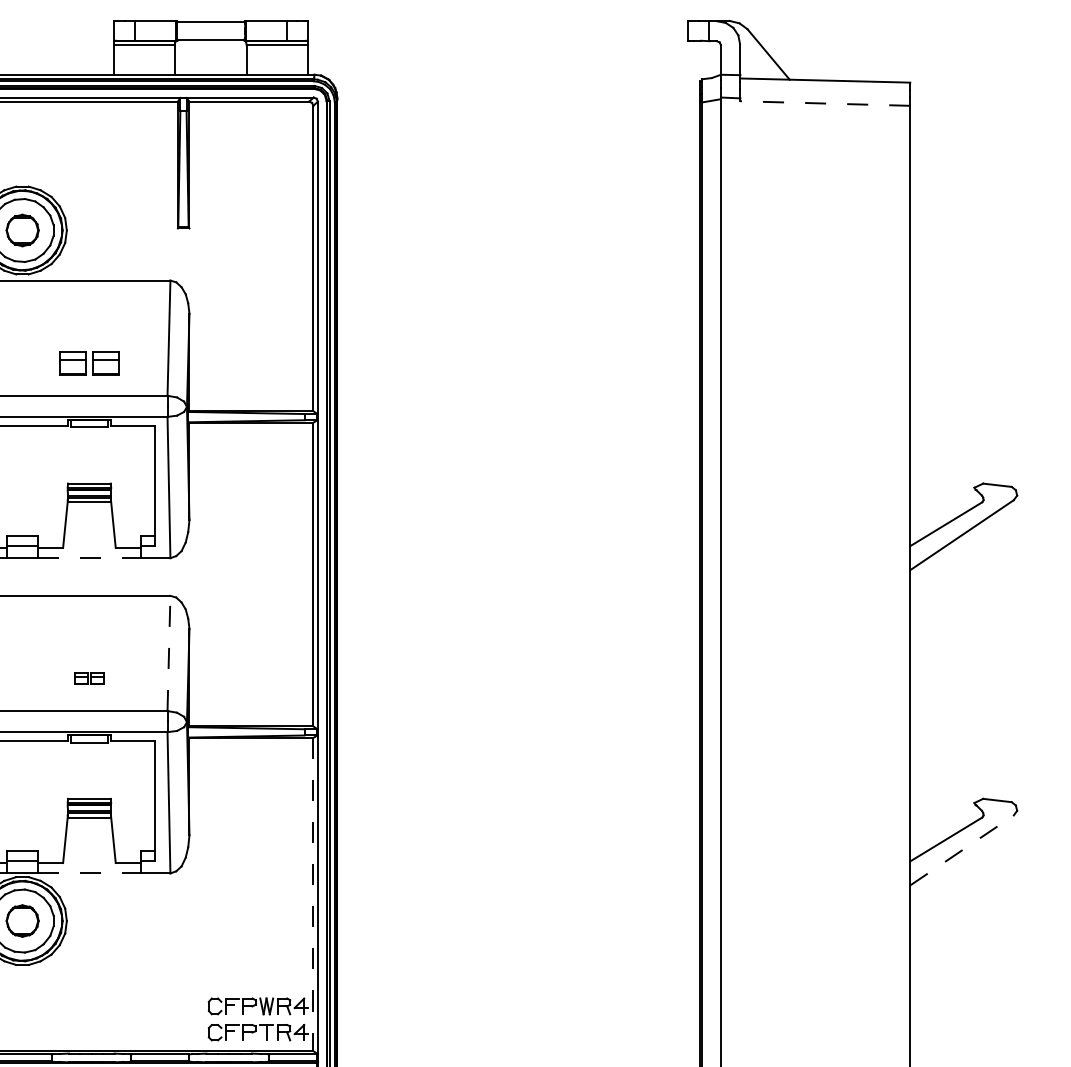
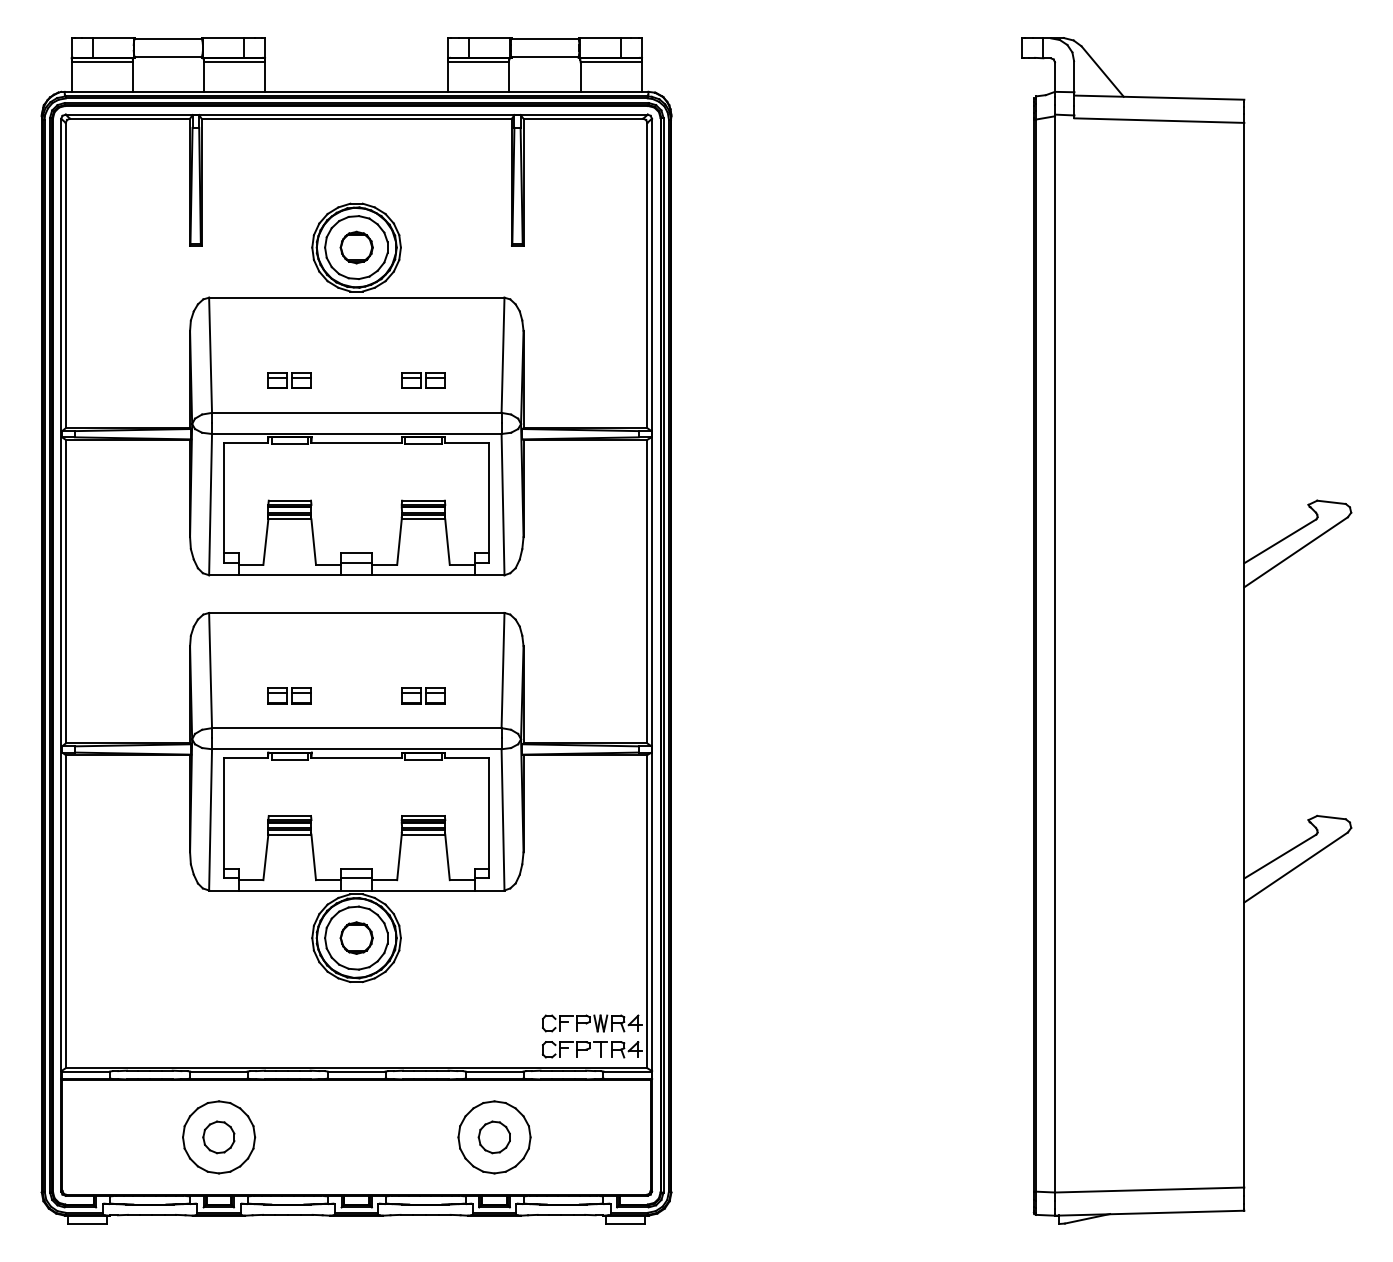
line: (825, 103) -> (1159, 120), dashed -> solid
part: (89, 363) -> (423, 380), size x0.71
line: (89, 558) -> (423, 575), dashed -> solid
line: (169, 653) -> (503, 670), dashed -> solid
part: (89, 678) -> (423, 695), size x1.43
line: (962, 850) -> (1296, 867), dashed -> solid
line: (89, 873) -> (423, 890), dashed -> solid
line: (313, 894) -> (647, 911), dashed -> solid

